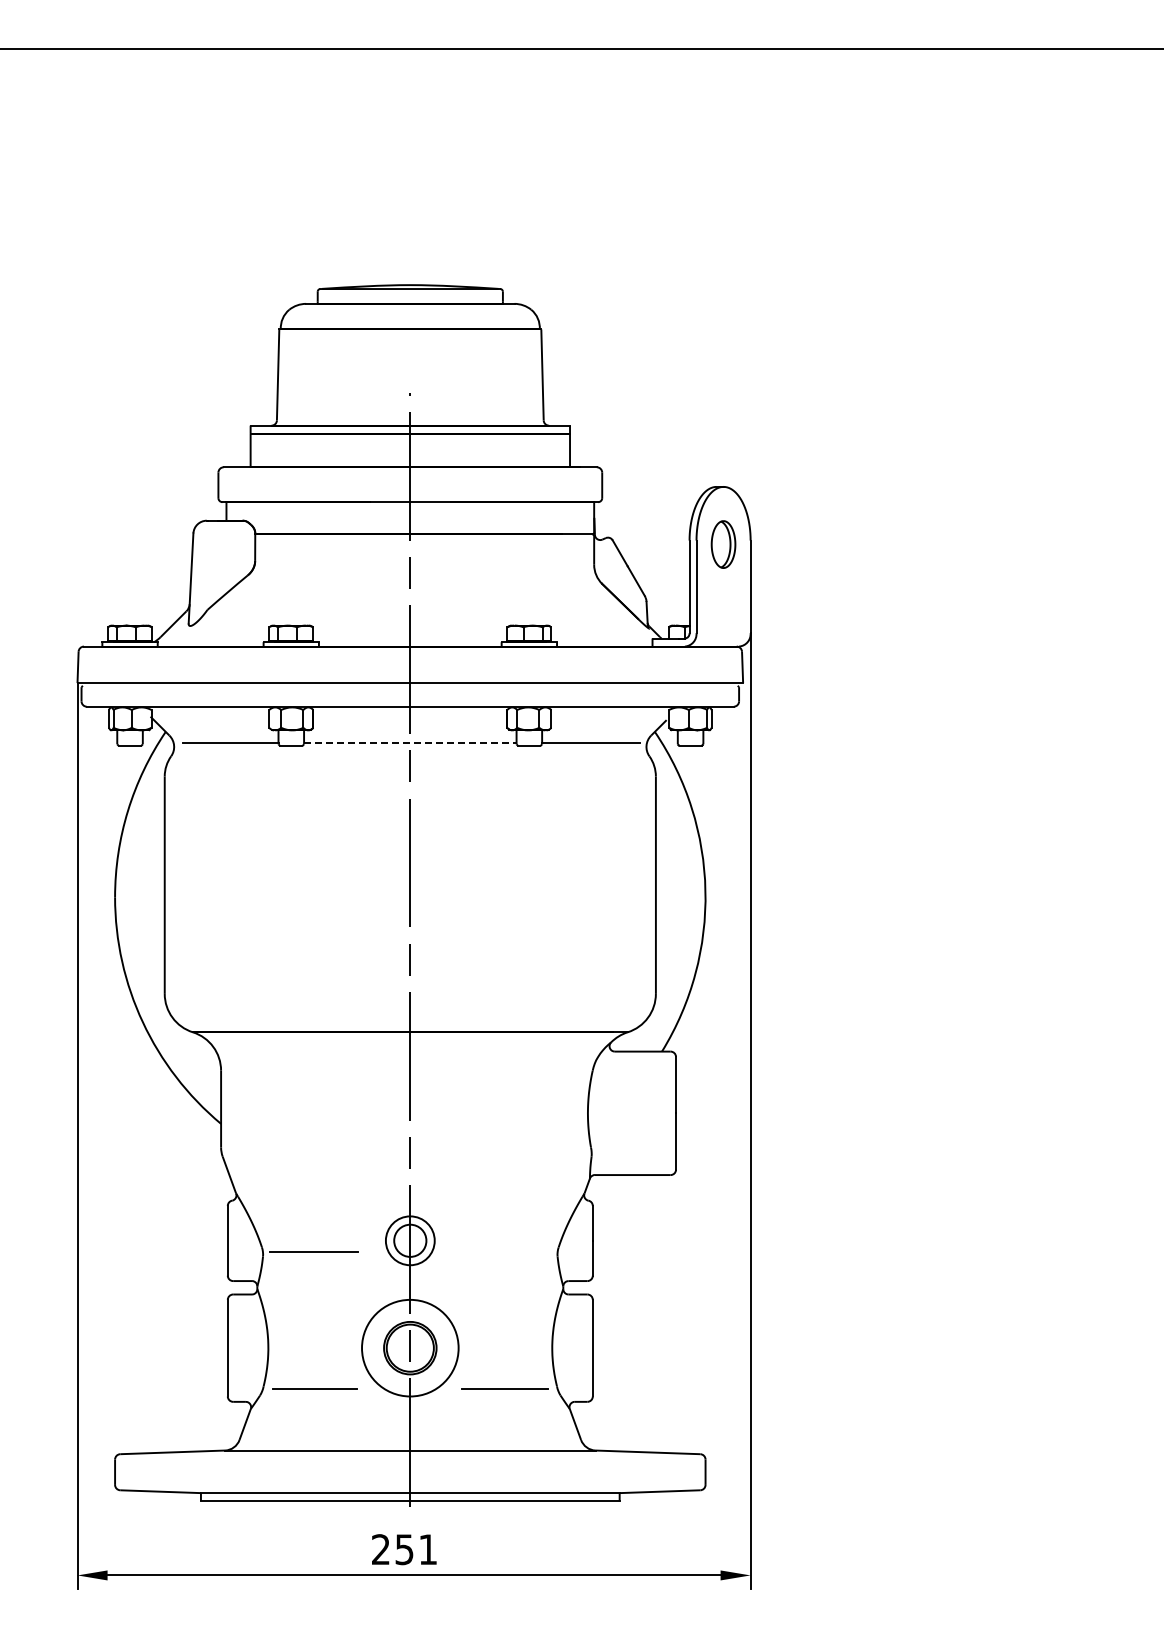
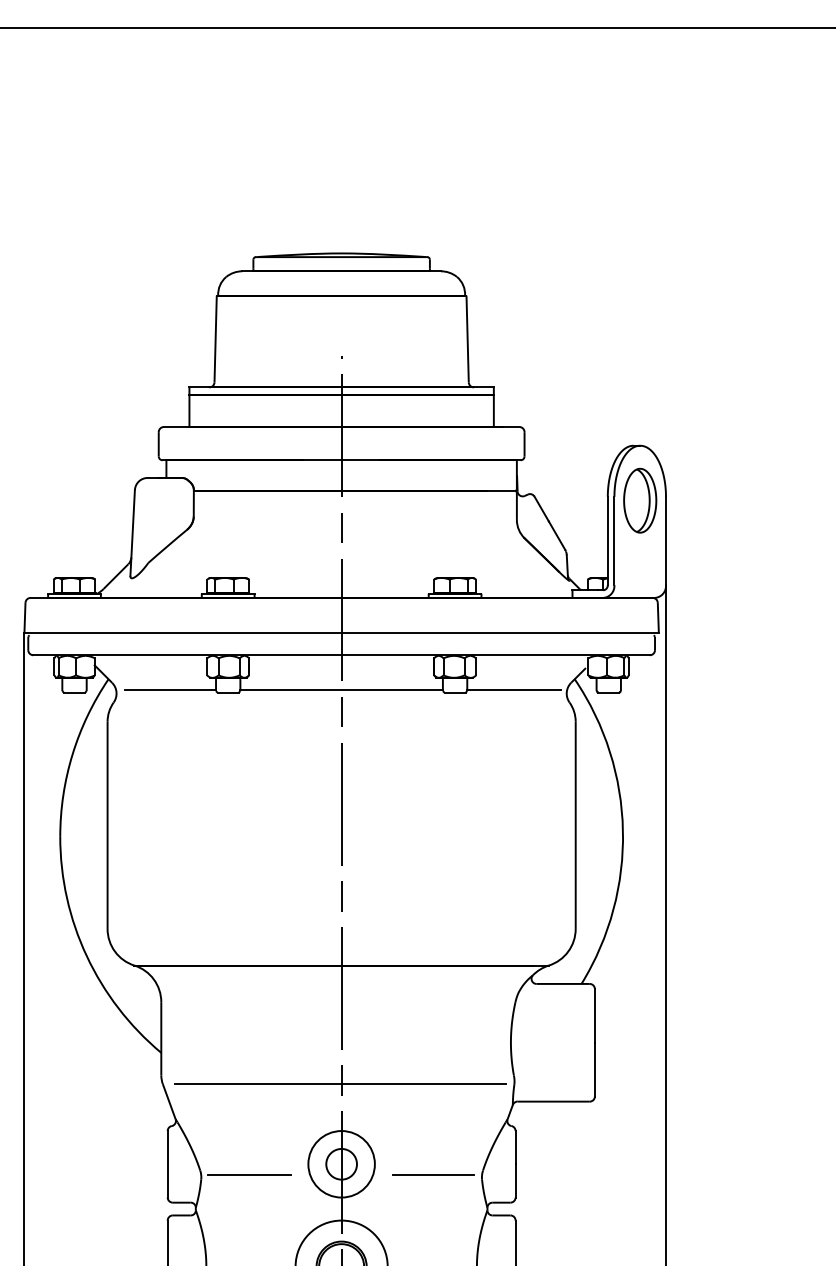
part: (723, 544) -> (640, 500), size x1.43
line: (410, 742) -> (341, 689), dashed -> solid
line: (408, 1156) -> (339, 1083), added
circle: (410, 1240) -> (341, 1163), size x1.43
line: (506, 1251) -> (433, 1174), added

